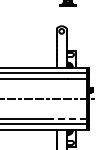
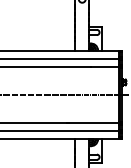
line: (68, 118) -> (91, 122), dashed -> solid

